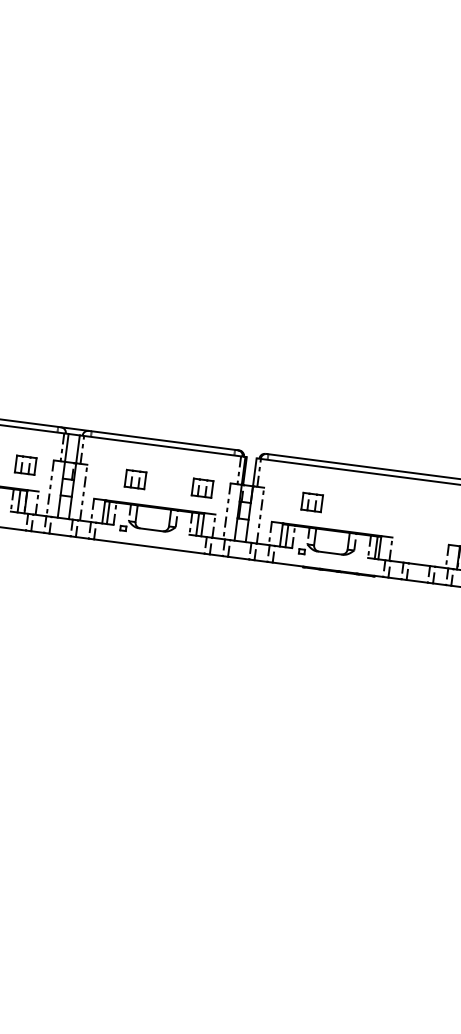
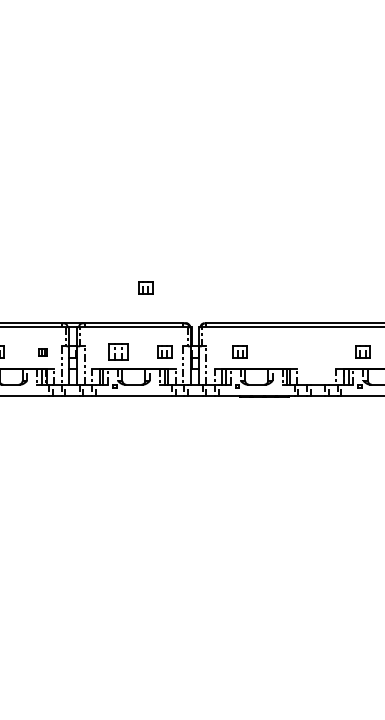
part: (186, 390) -> (145, 287), added
part: (24, 464) -> (42, 351), size x0.6
part: (135, 478) -> (118, 351), size x1.4

